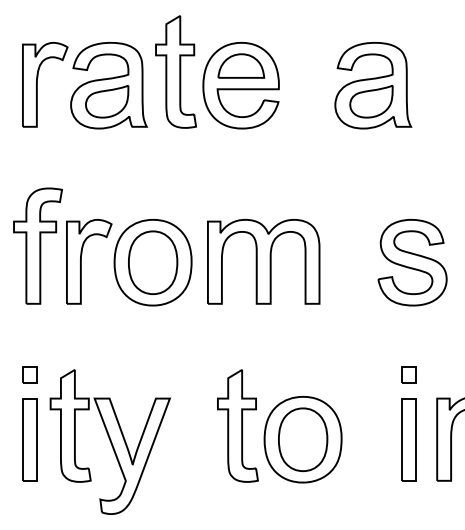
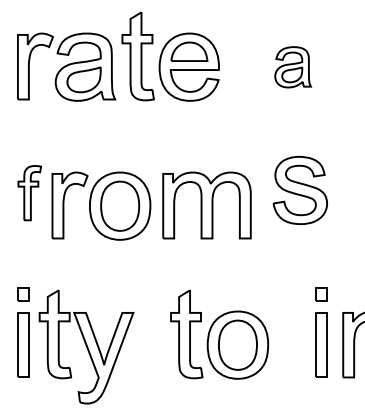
part: (373, 85) -> (293, 67), size x0.6
part: (37, 245) -> (29, 192), size x0.6
part: (412, 262) -> (300, 190), moved

